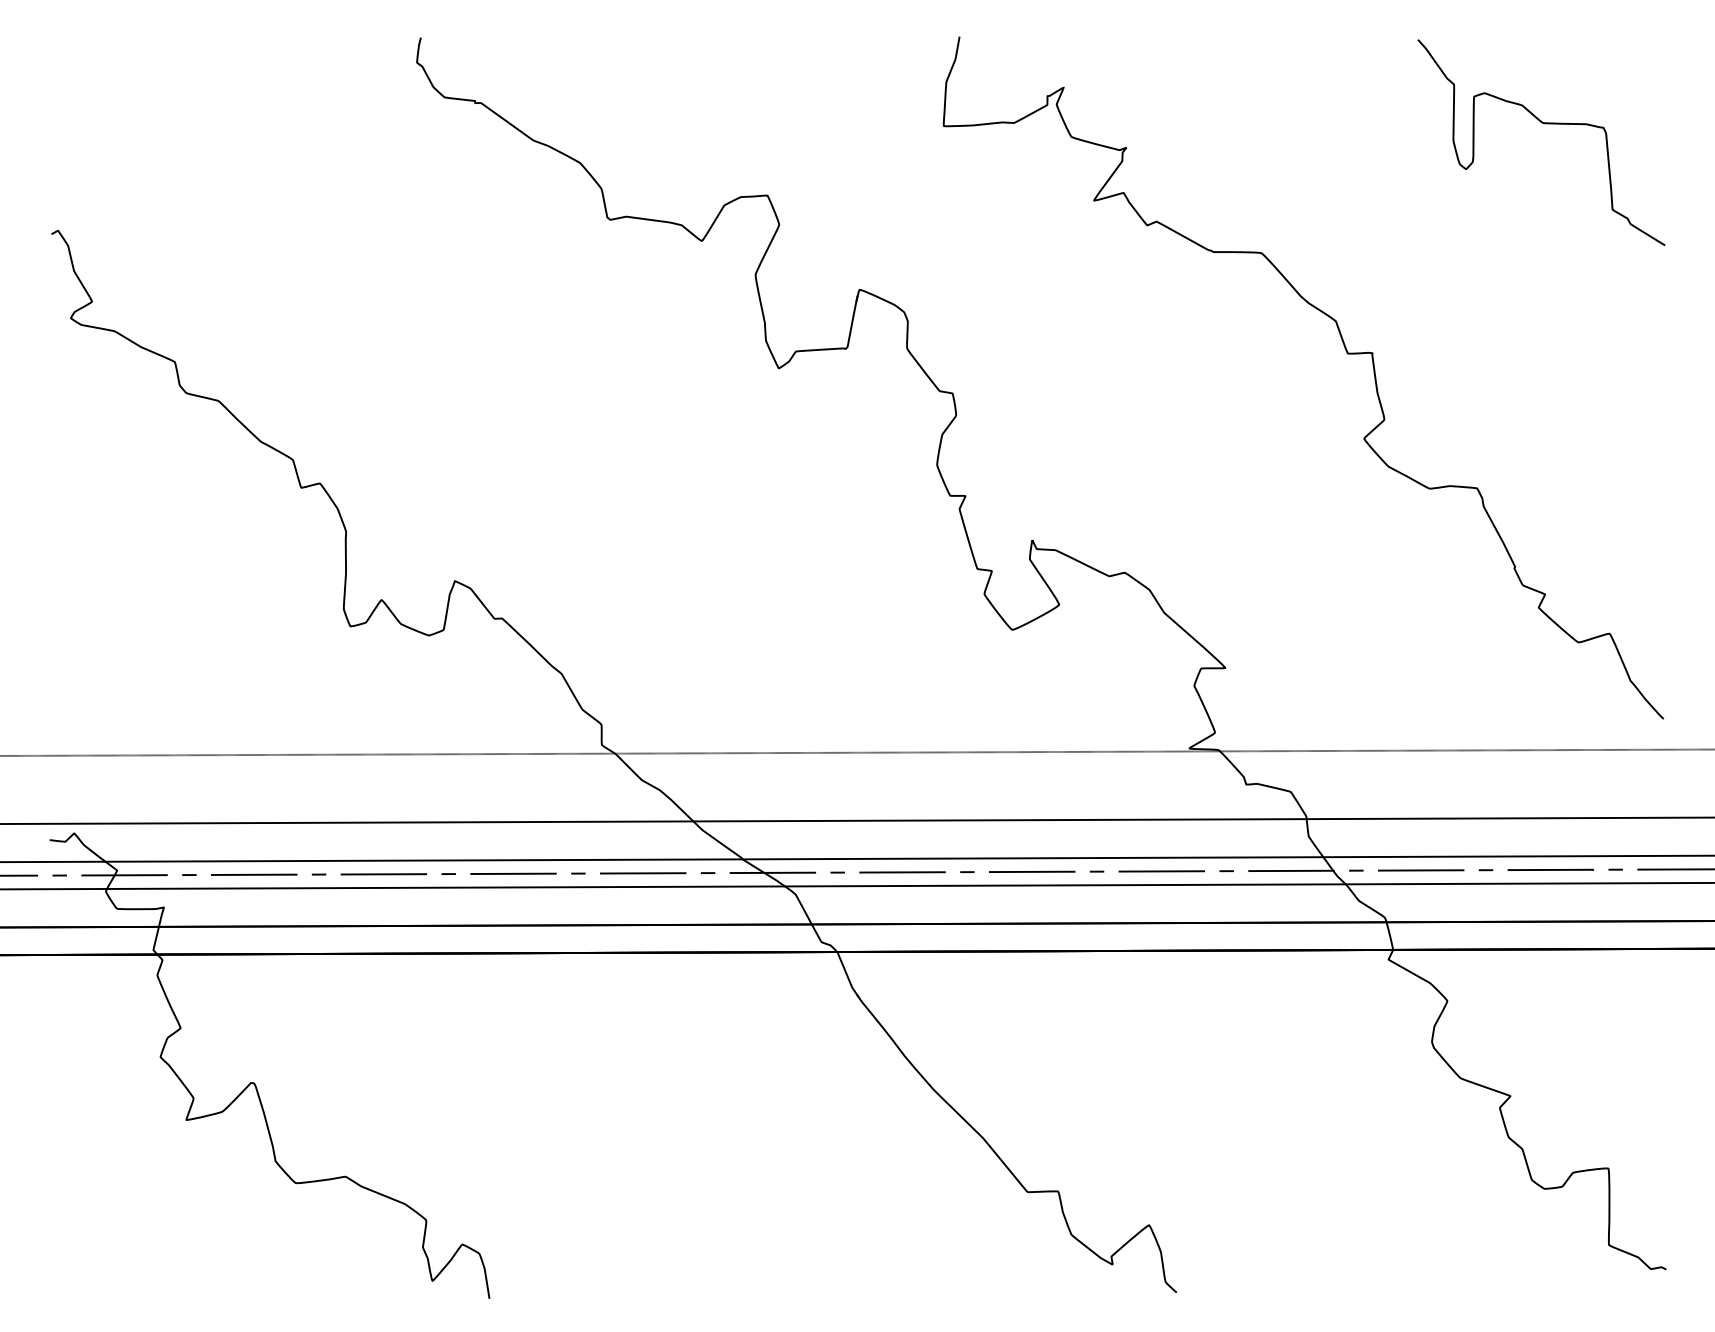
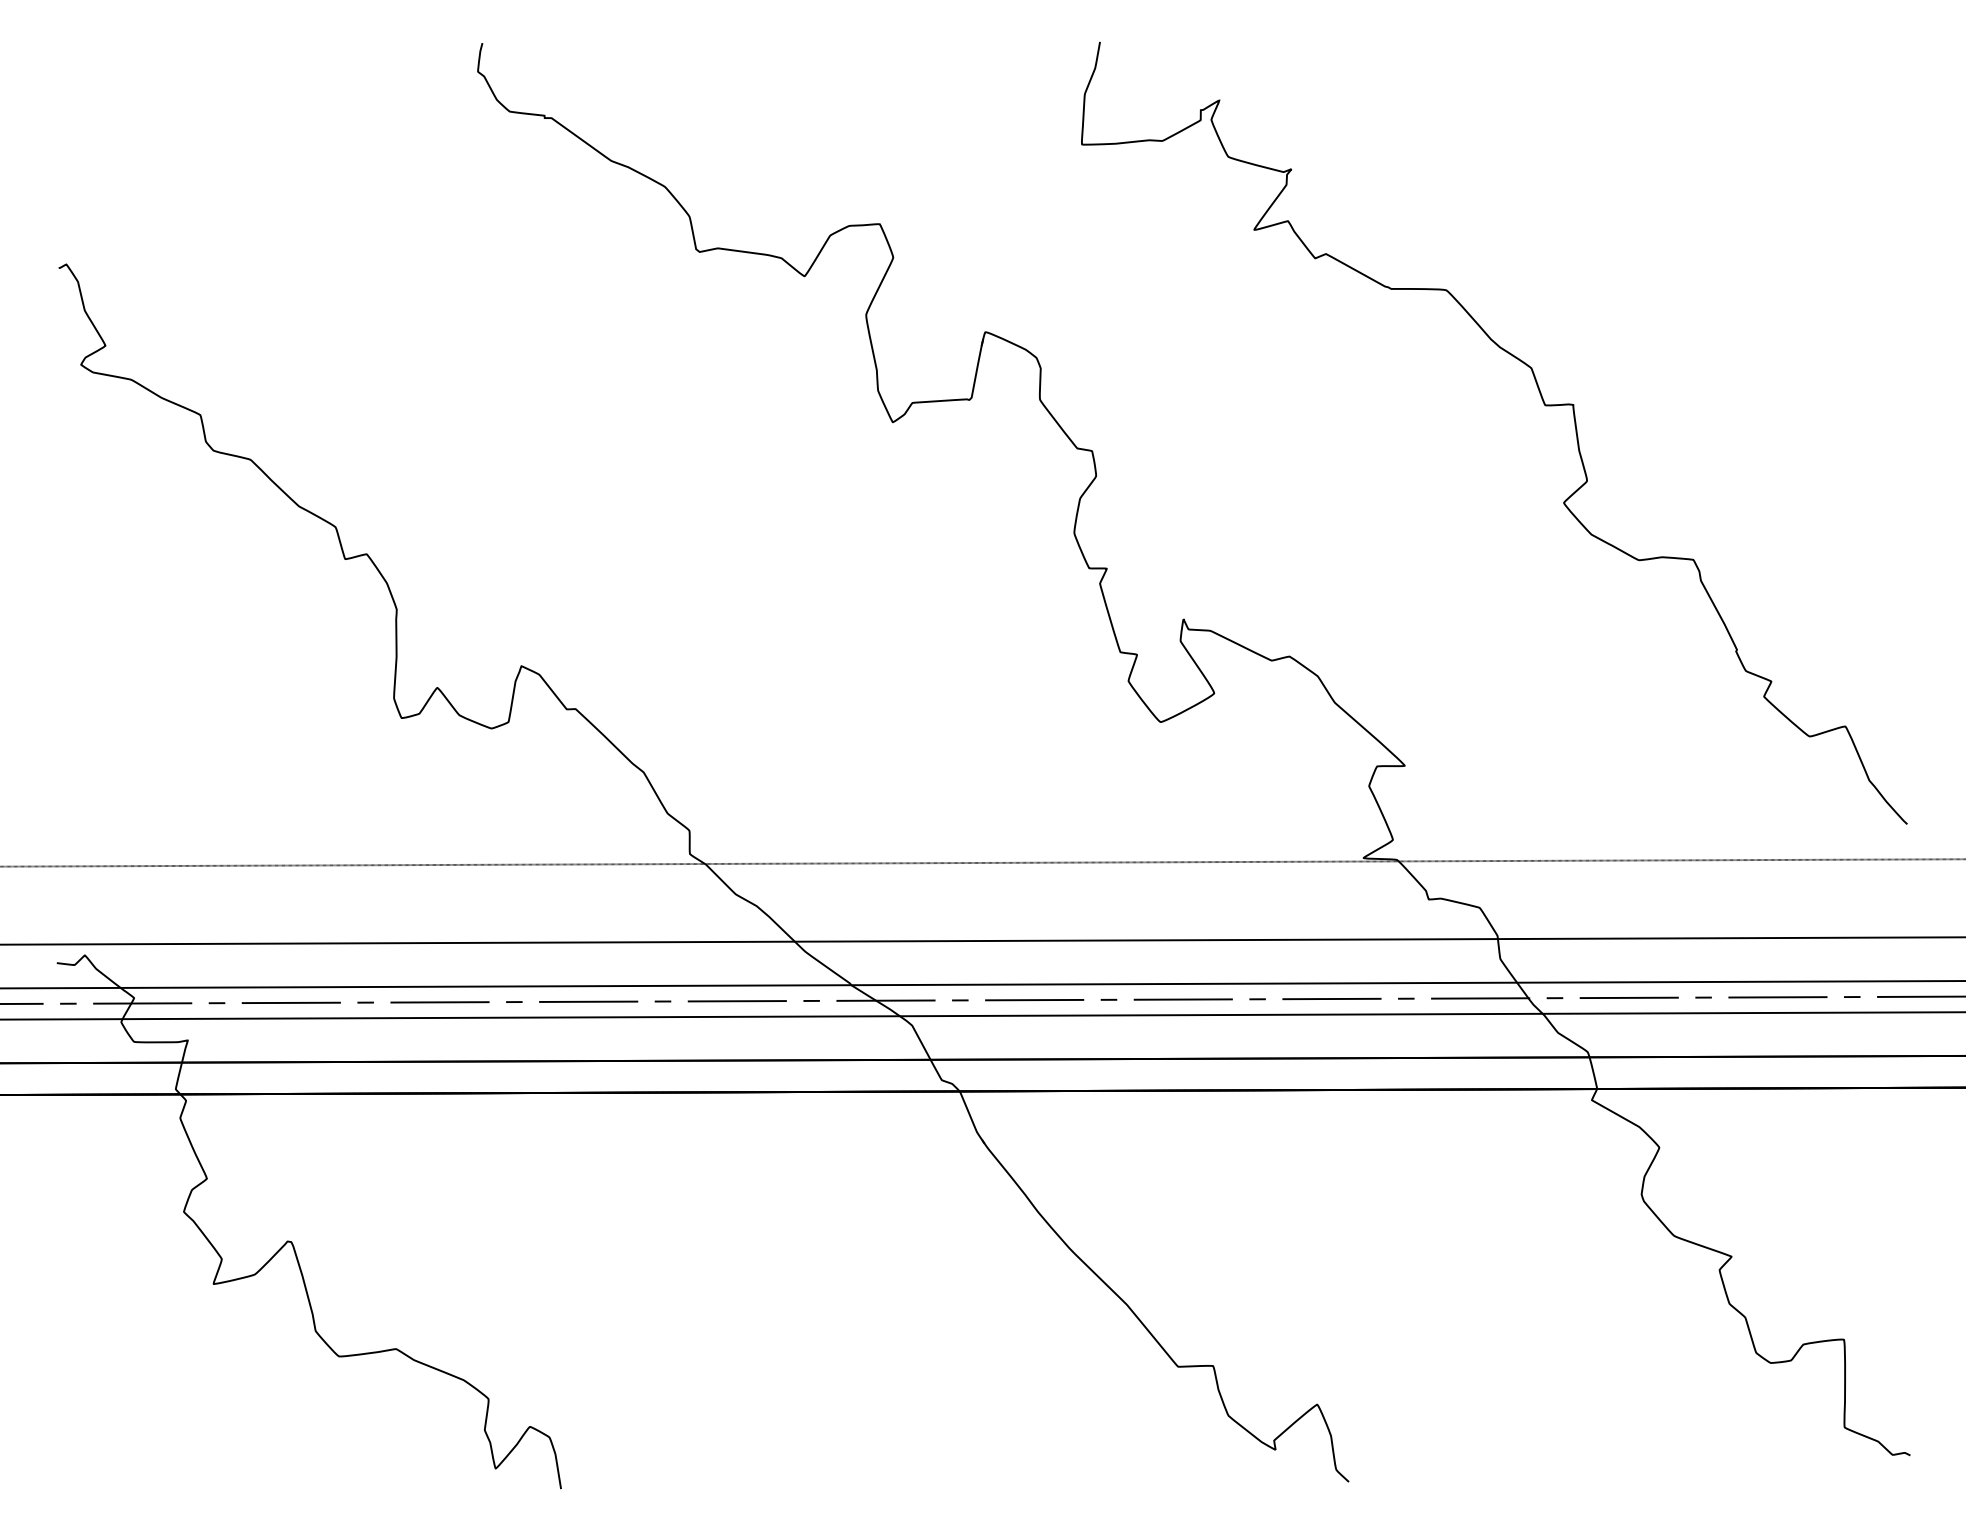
curve: (1545, 124) -> (1771, 142), removed

